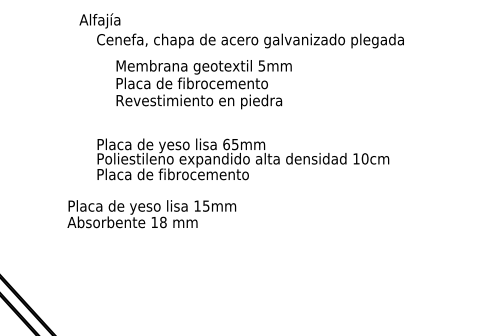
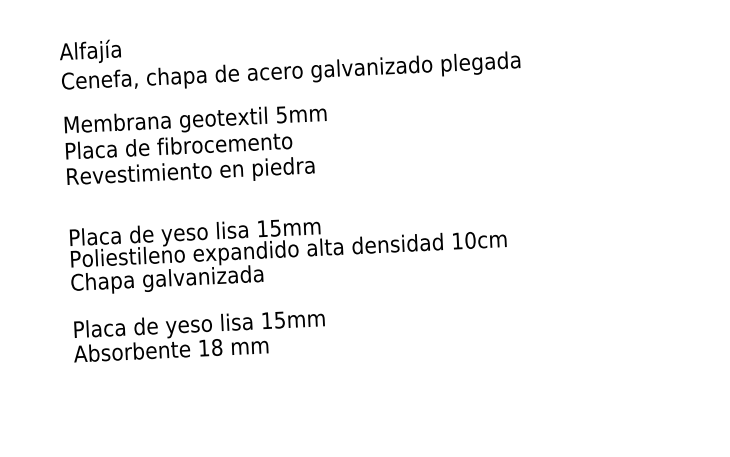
text: (99, 20) -> (89, 51), moved
text: (203, 84) -> (195, 146), moved
text: (226, 144) -> (262, 228), 65mm -> 15mm
text: (172, 175) -> (184, 278), Placa de fibrocemento -> Chapa galvanizada
text: (151, 214) -> (198, 336), moved

